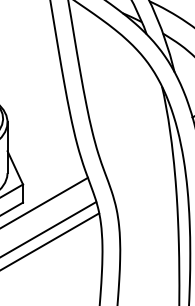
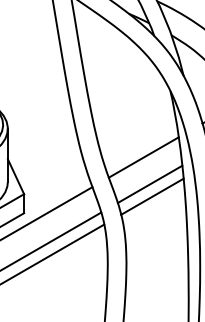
line: (136, 149) -> (143, 157), added
line: (142, 174) -> (149, 183), added
line: (144, 186) -> (151, 196), added

